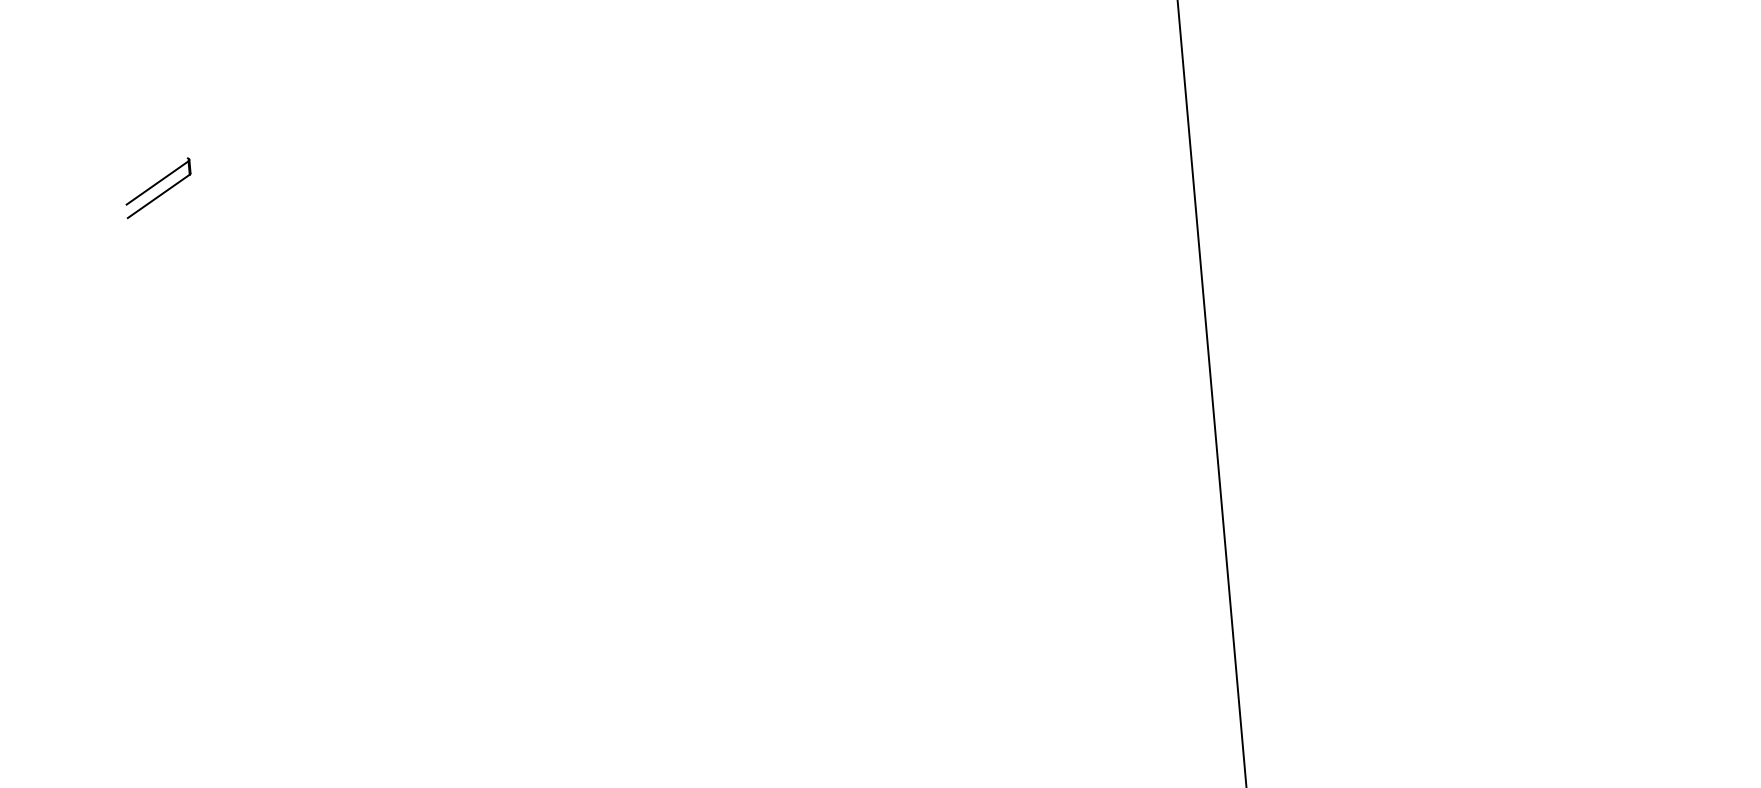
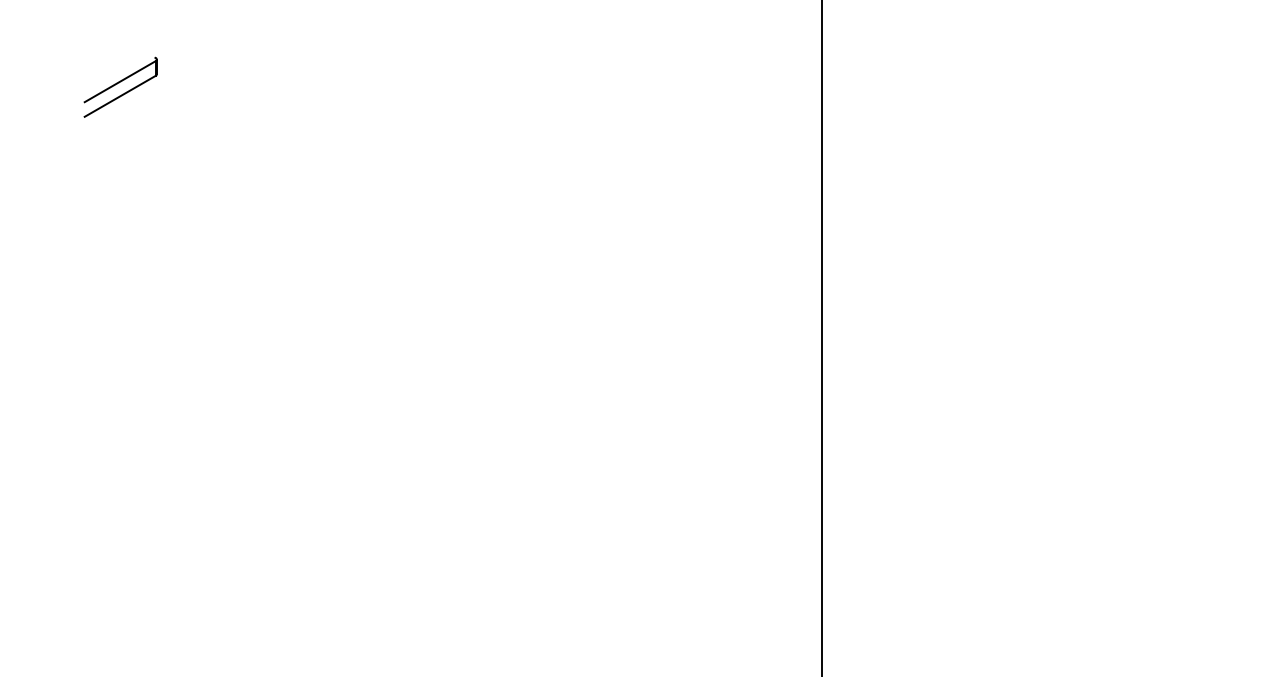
part: (158, 188) -> (120, 87), size x1.6

